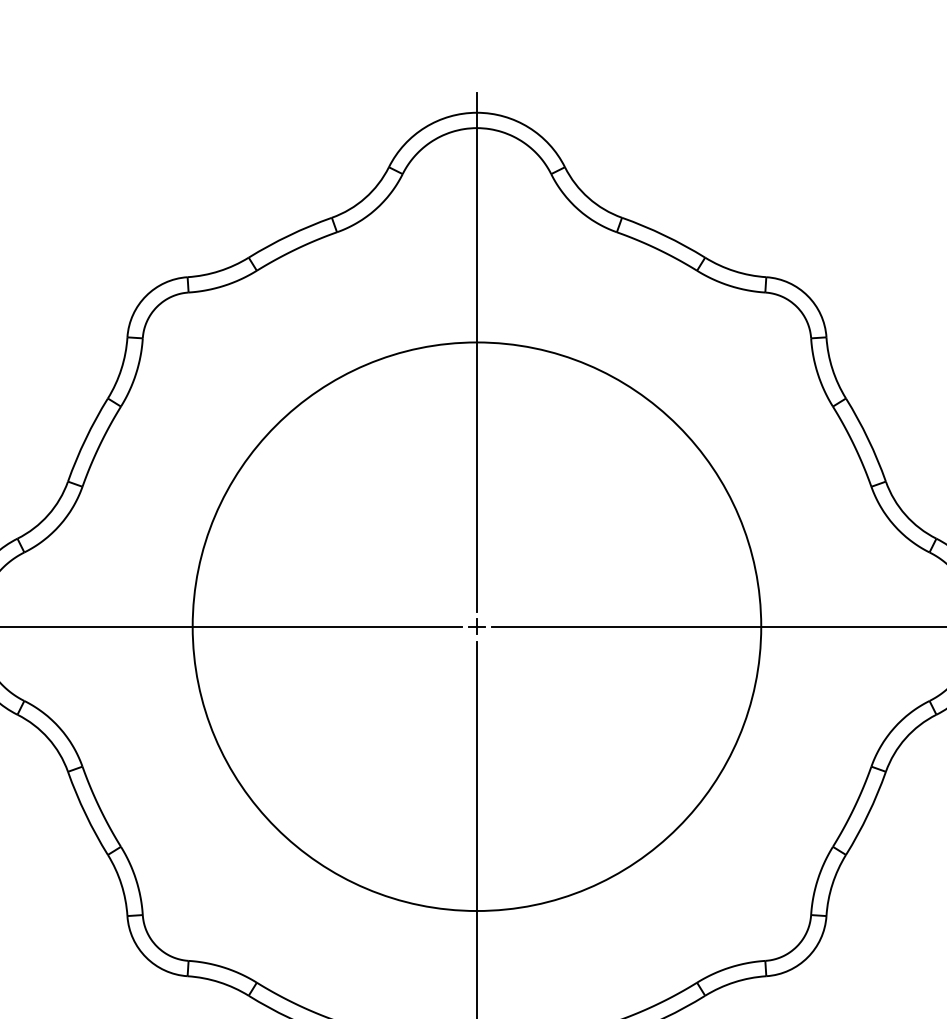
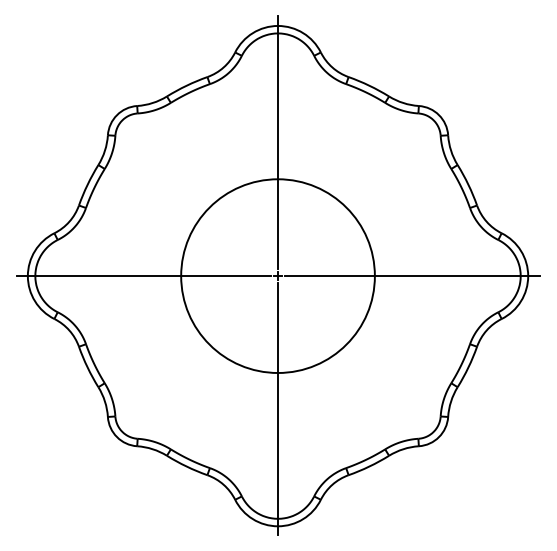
circle: (475, 625) -> (277, 275), size x0.7

